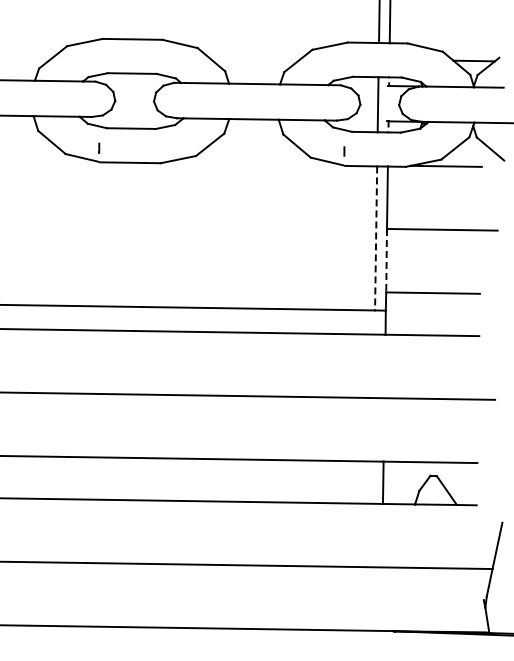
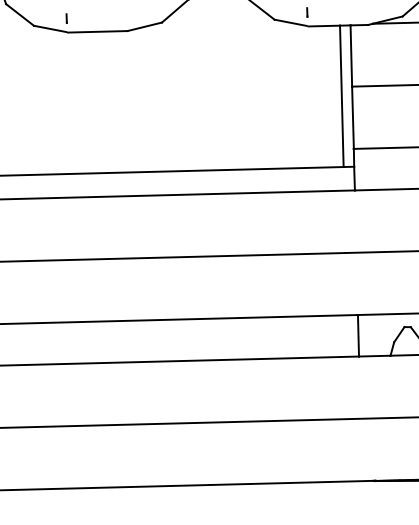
line: (376, 238) -> (342, 96), dashed -> solid
line: (386, 260) -> (352, 117), dashed -> solid

